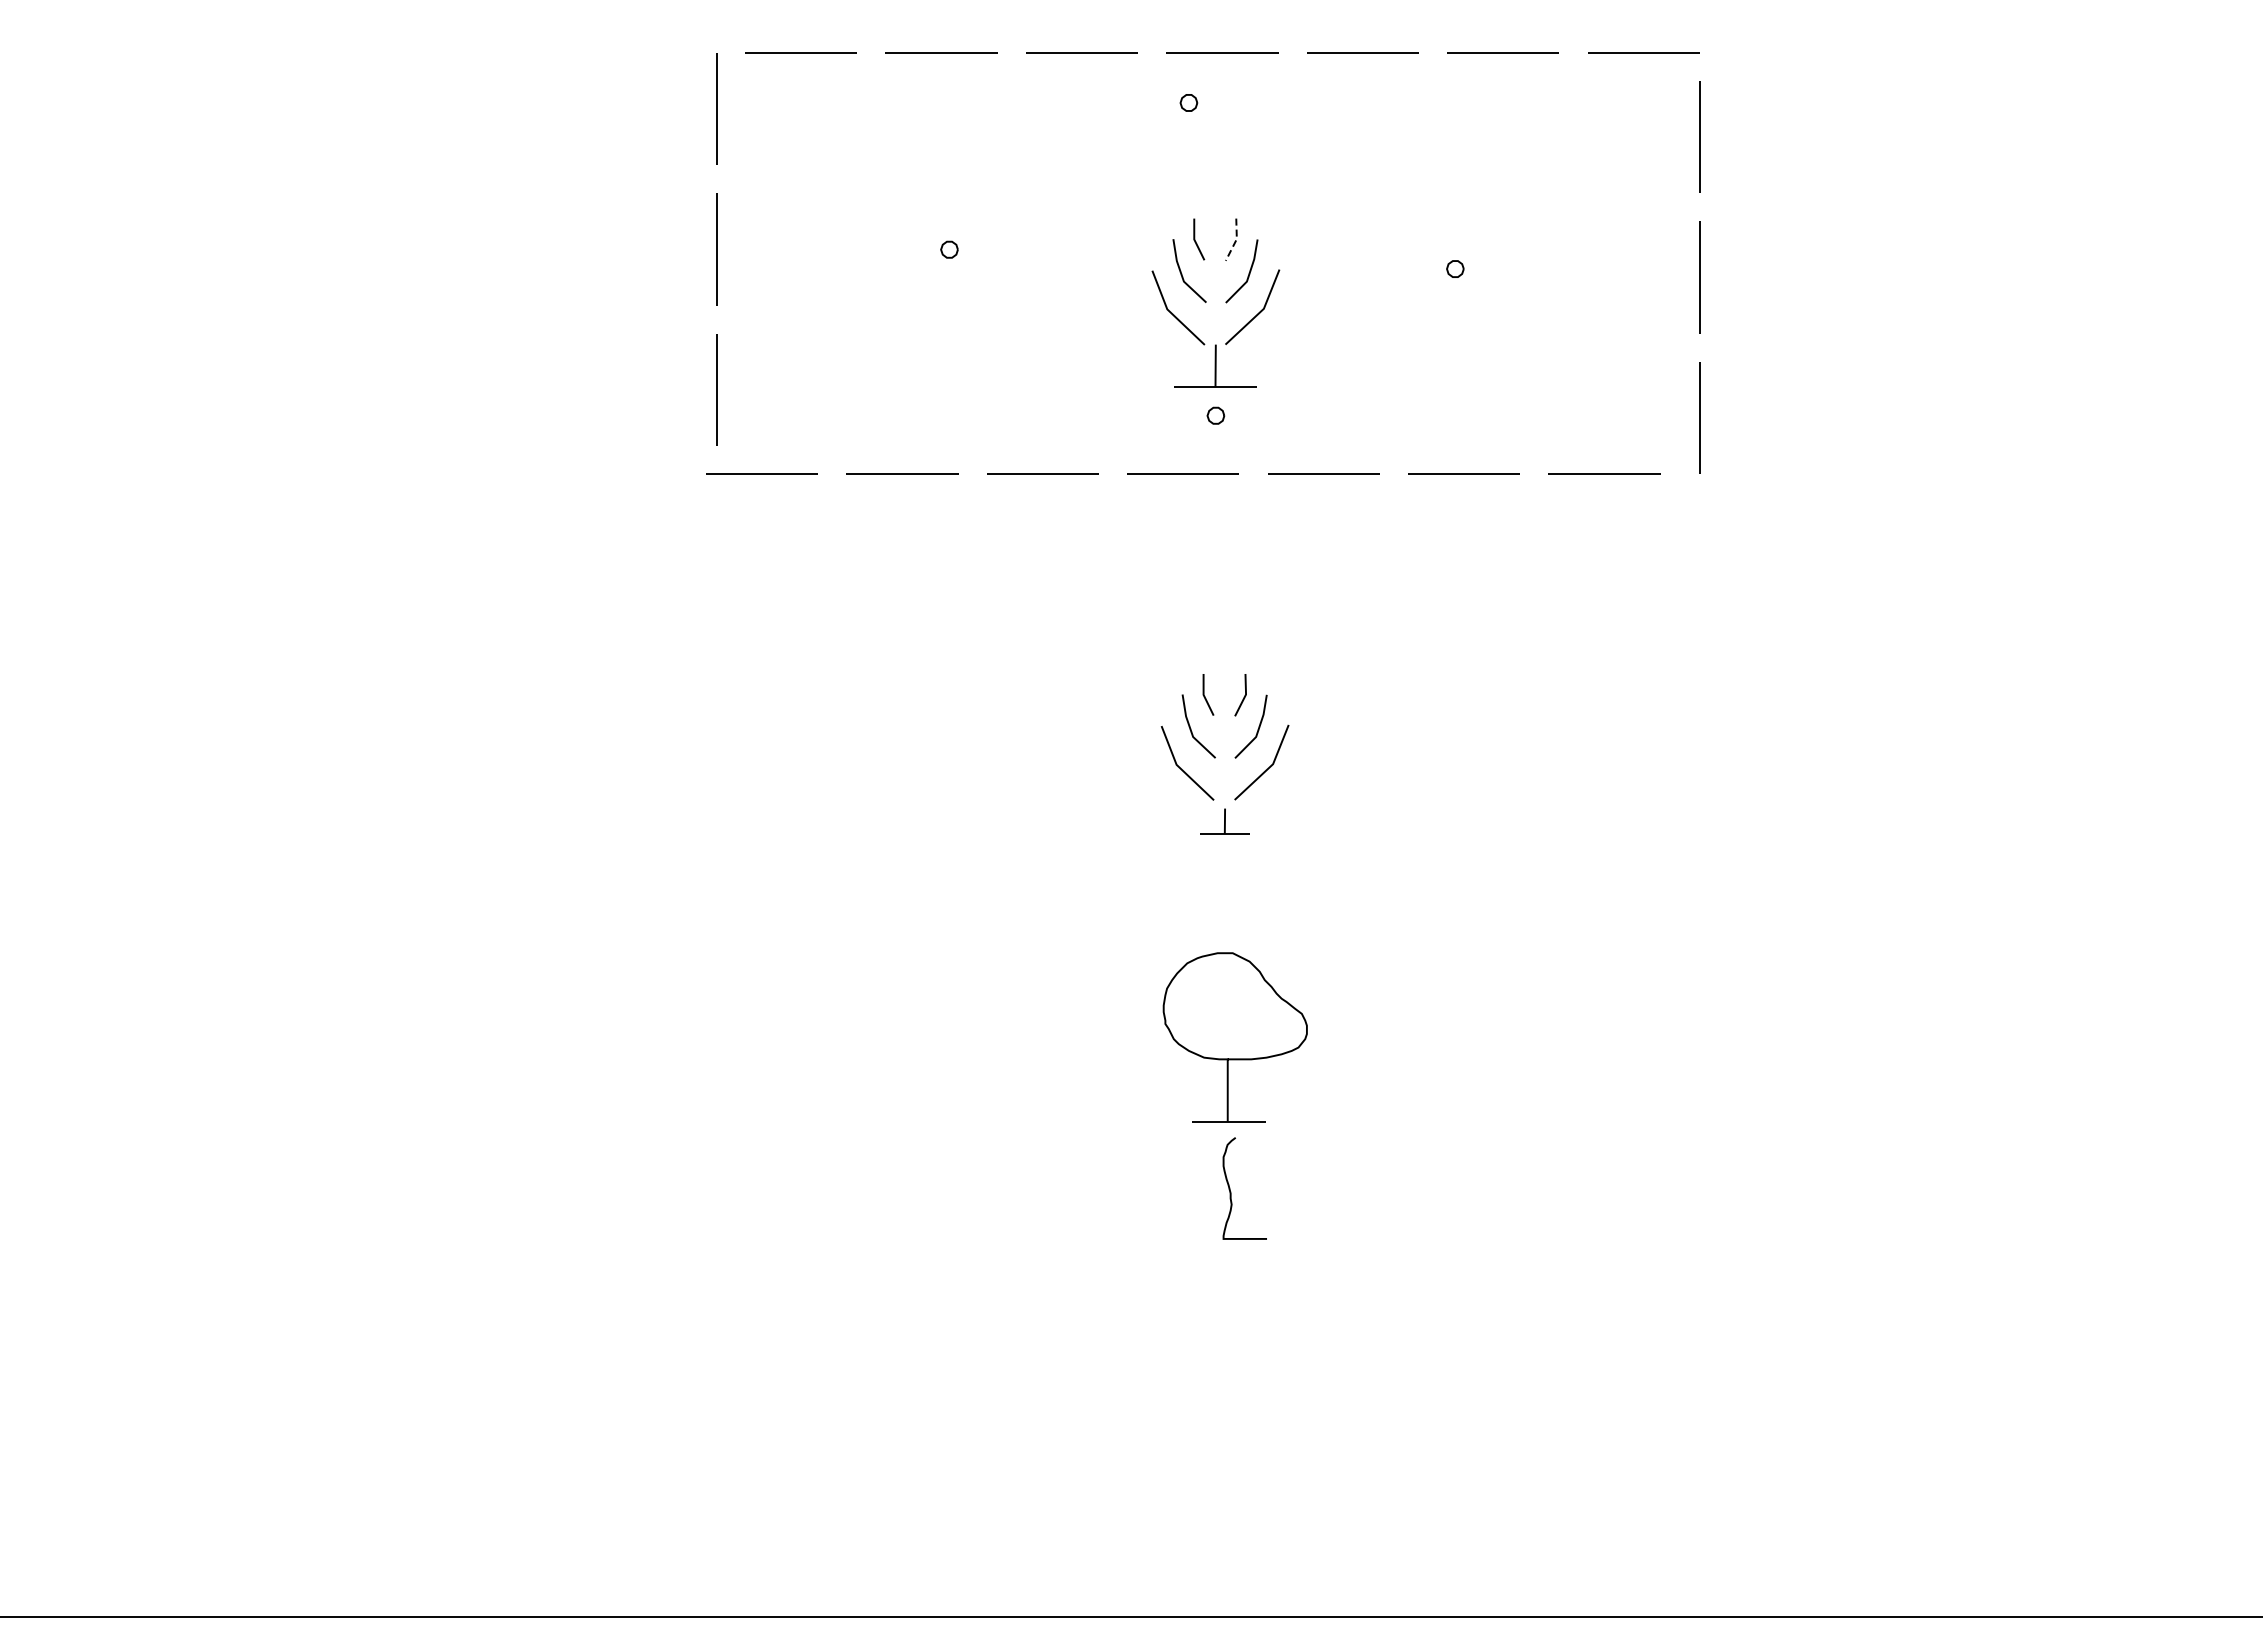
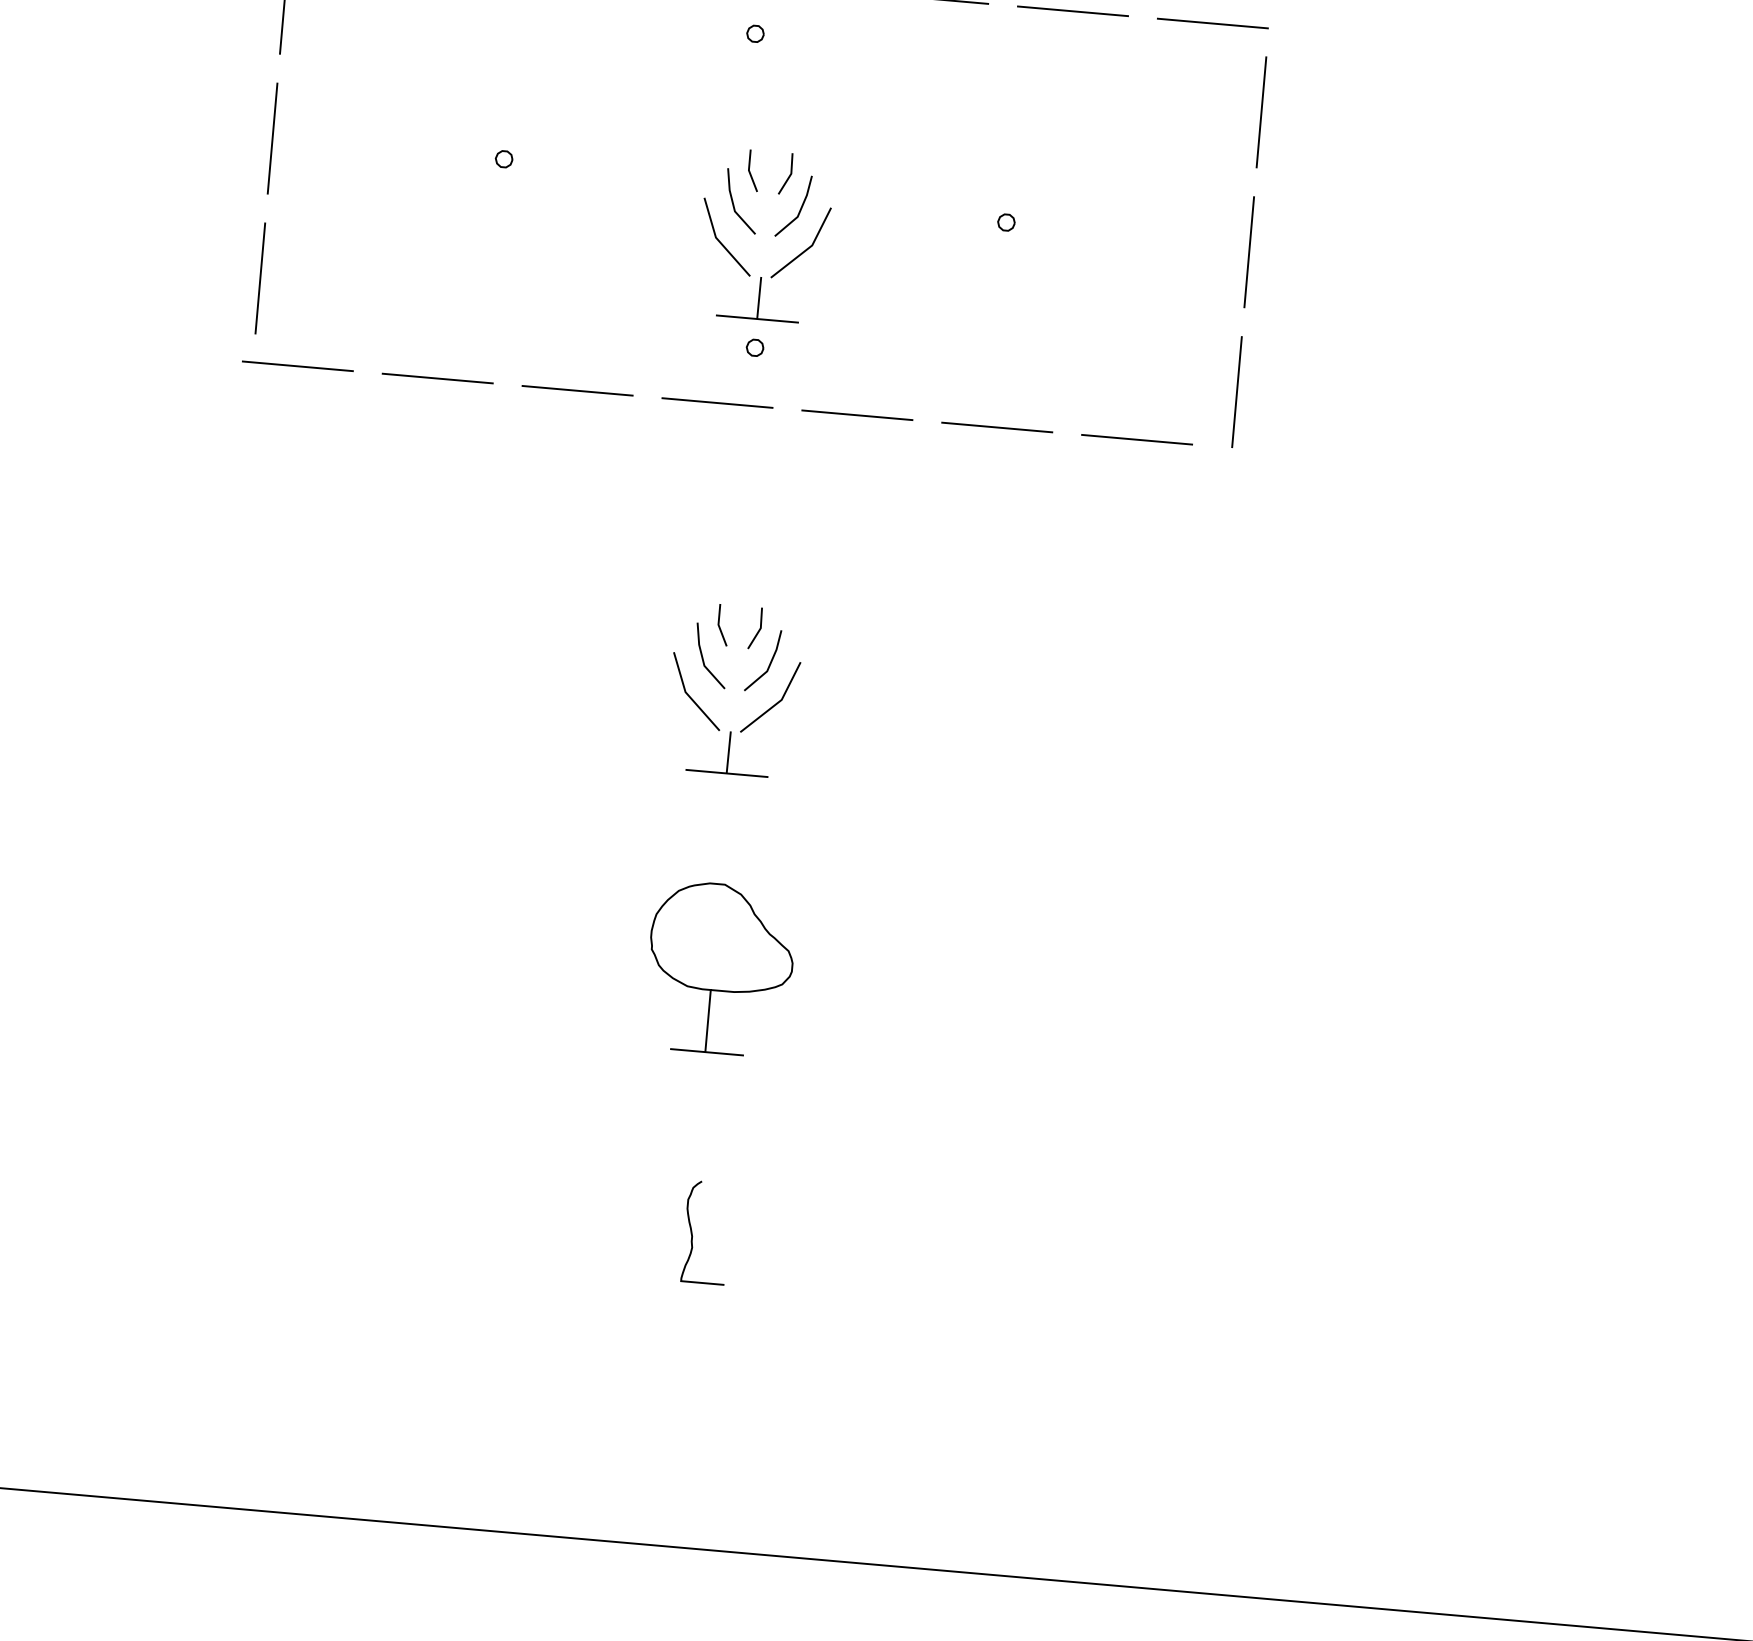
line: (1235, 240) -> (789, 174), dashed -> solid
part: (1224, 821) -> (728, 752), size x1.67
curve: (1231, 1191) -> (693, 1234), moved

